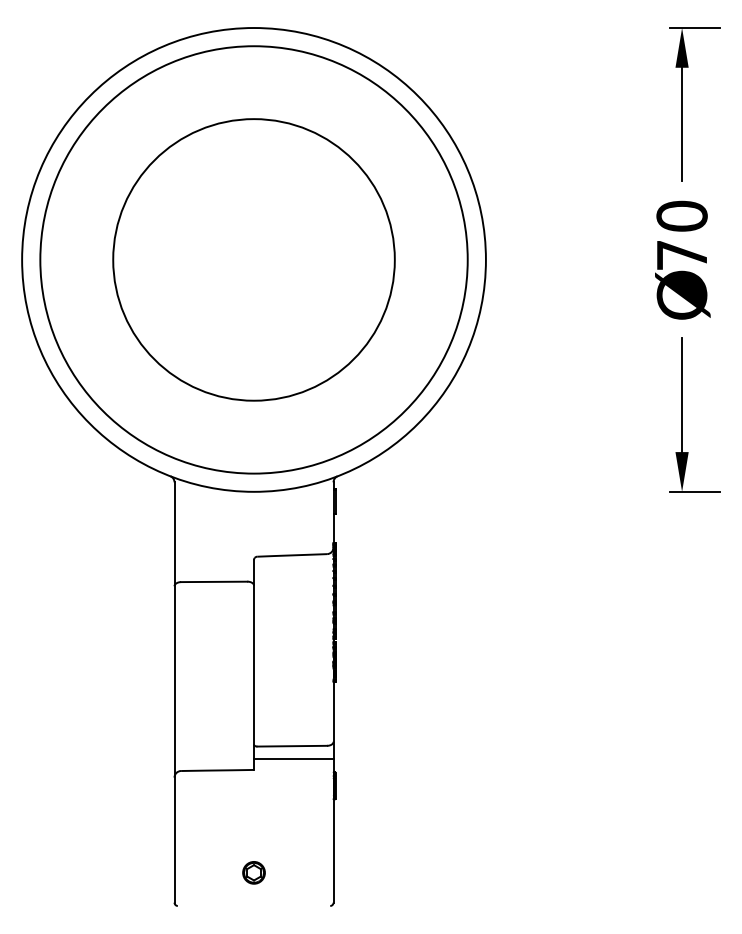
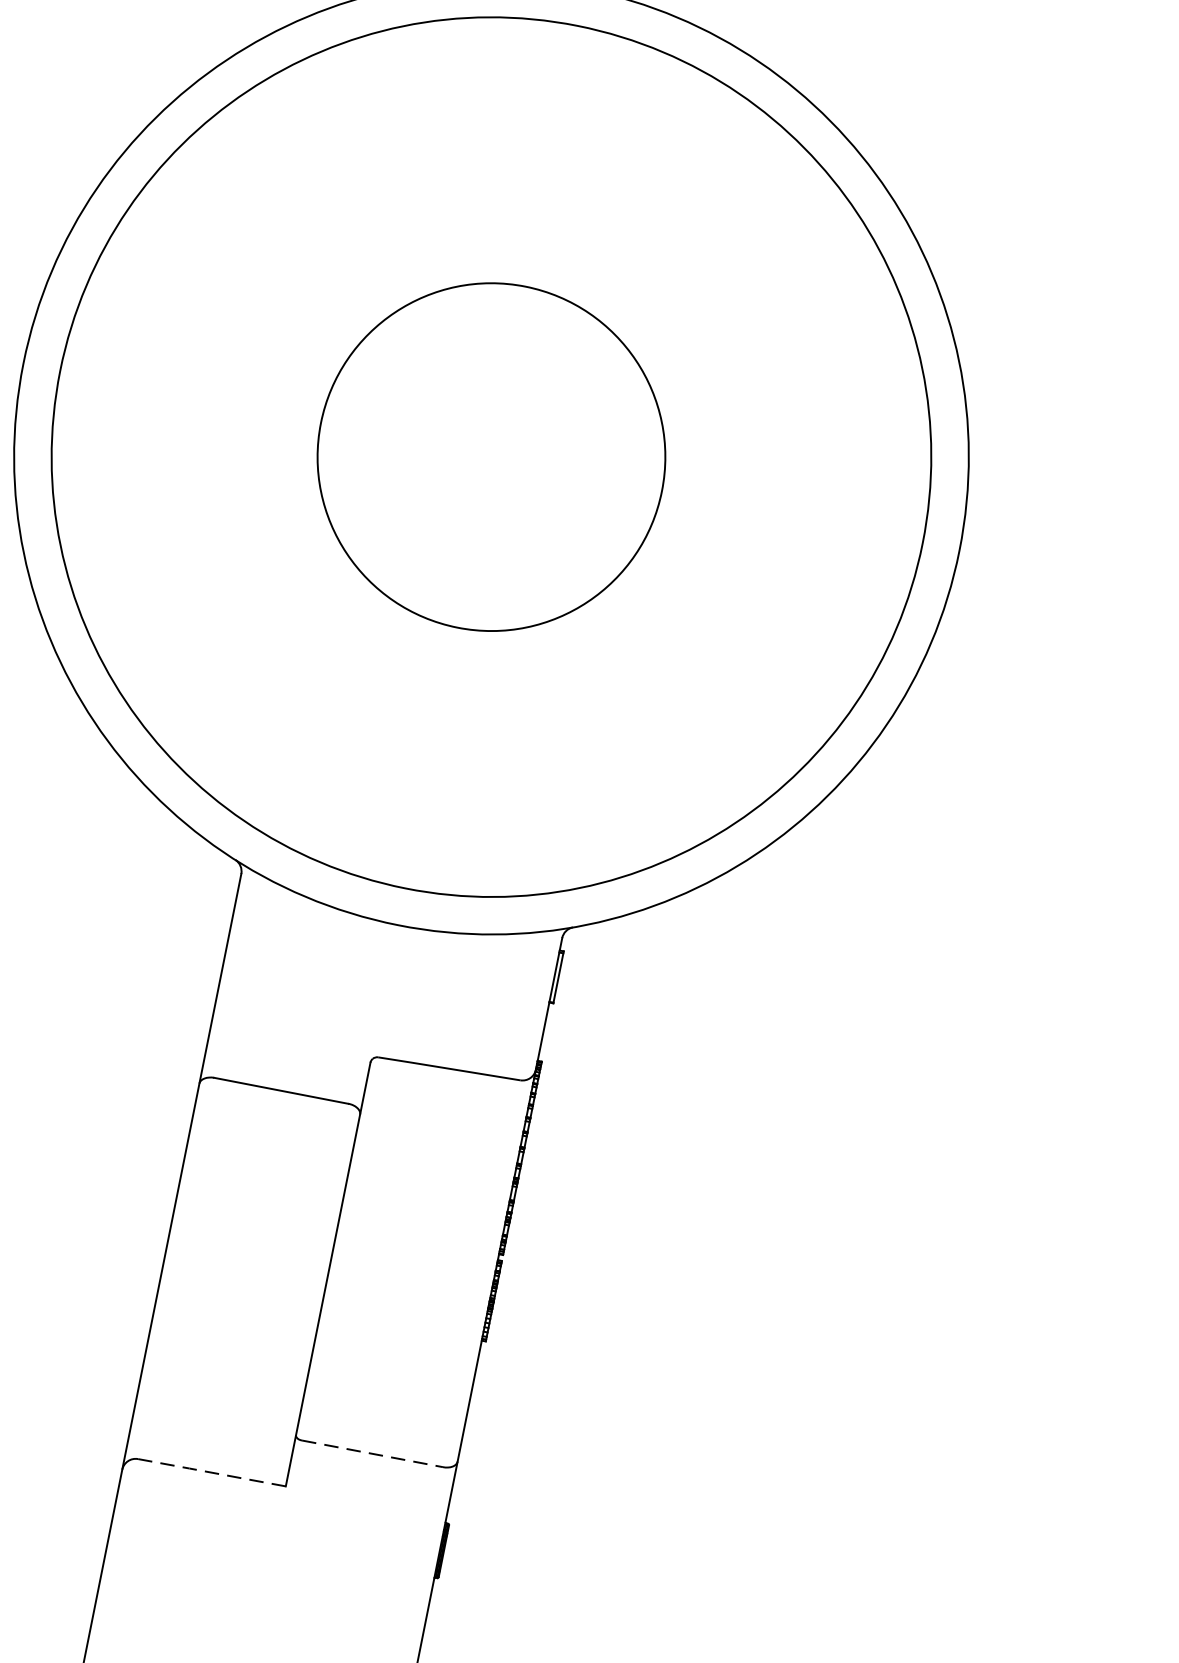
circle: (253, 259) -> (490, 456), size x0.6
line: (292, 746) -> (372, 1454), solid -> dashed
line: (293, 759) -> (369, 1481), removed
line: (217, 770) -> (211, 1472), solid -> dashed

